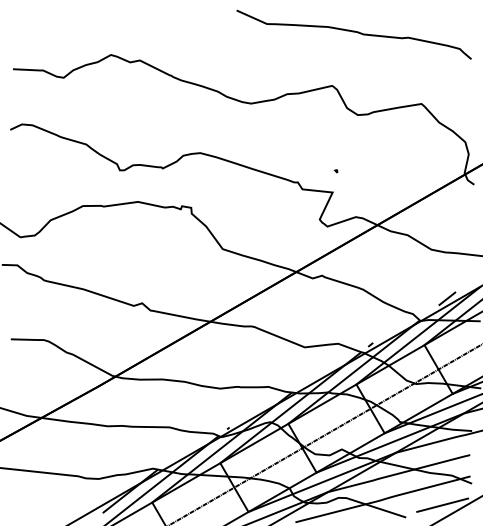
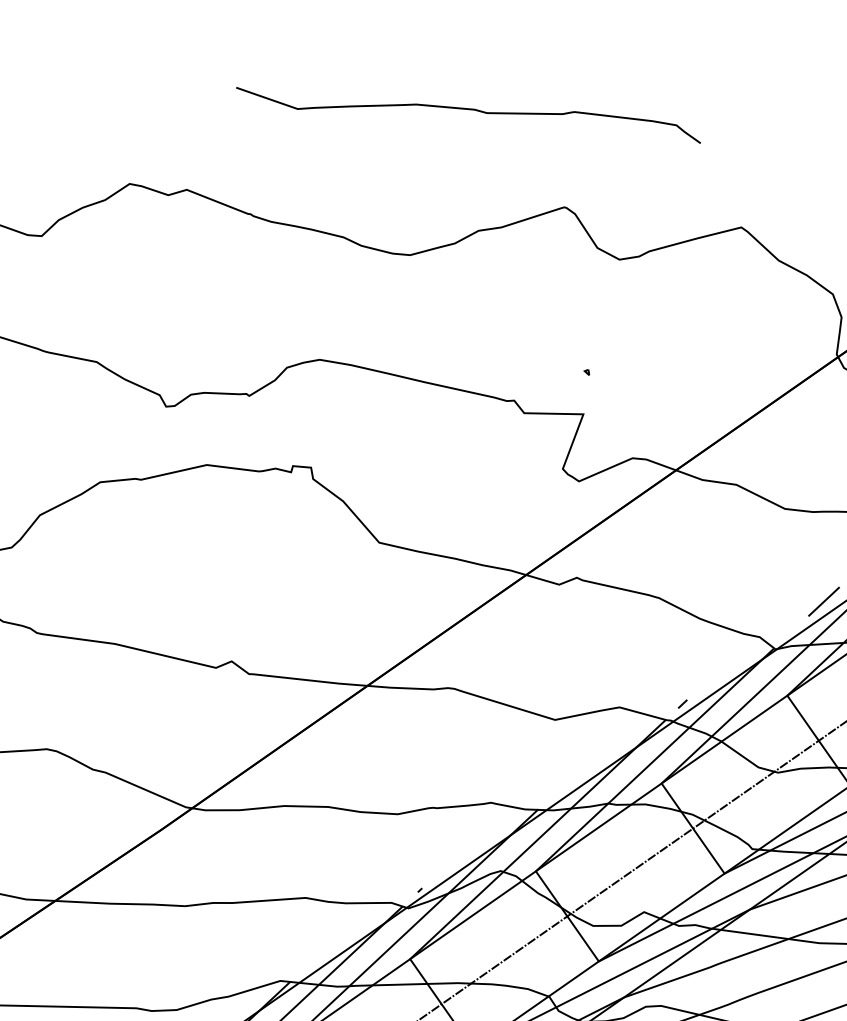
curve: (353, 32) -> (467, 111), moved

